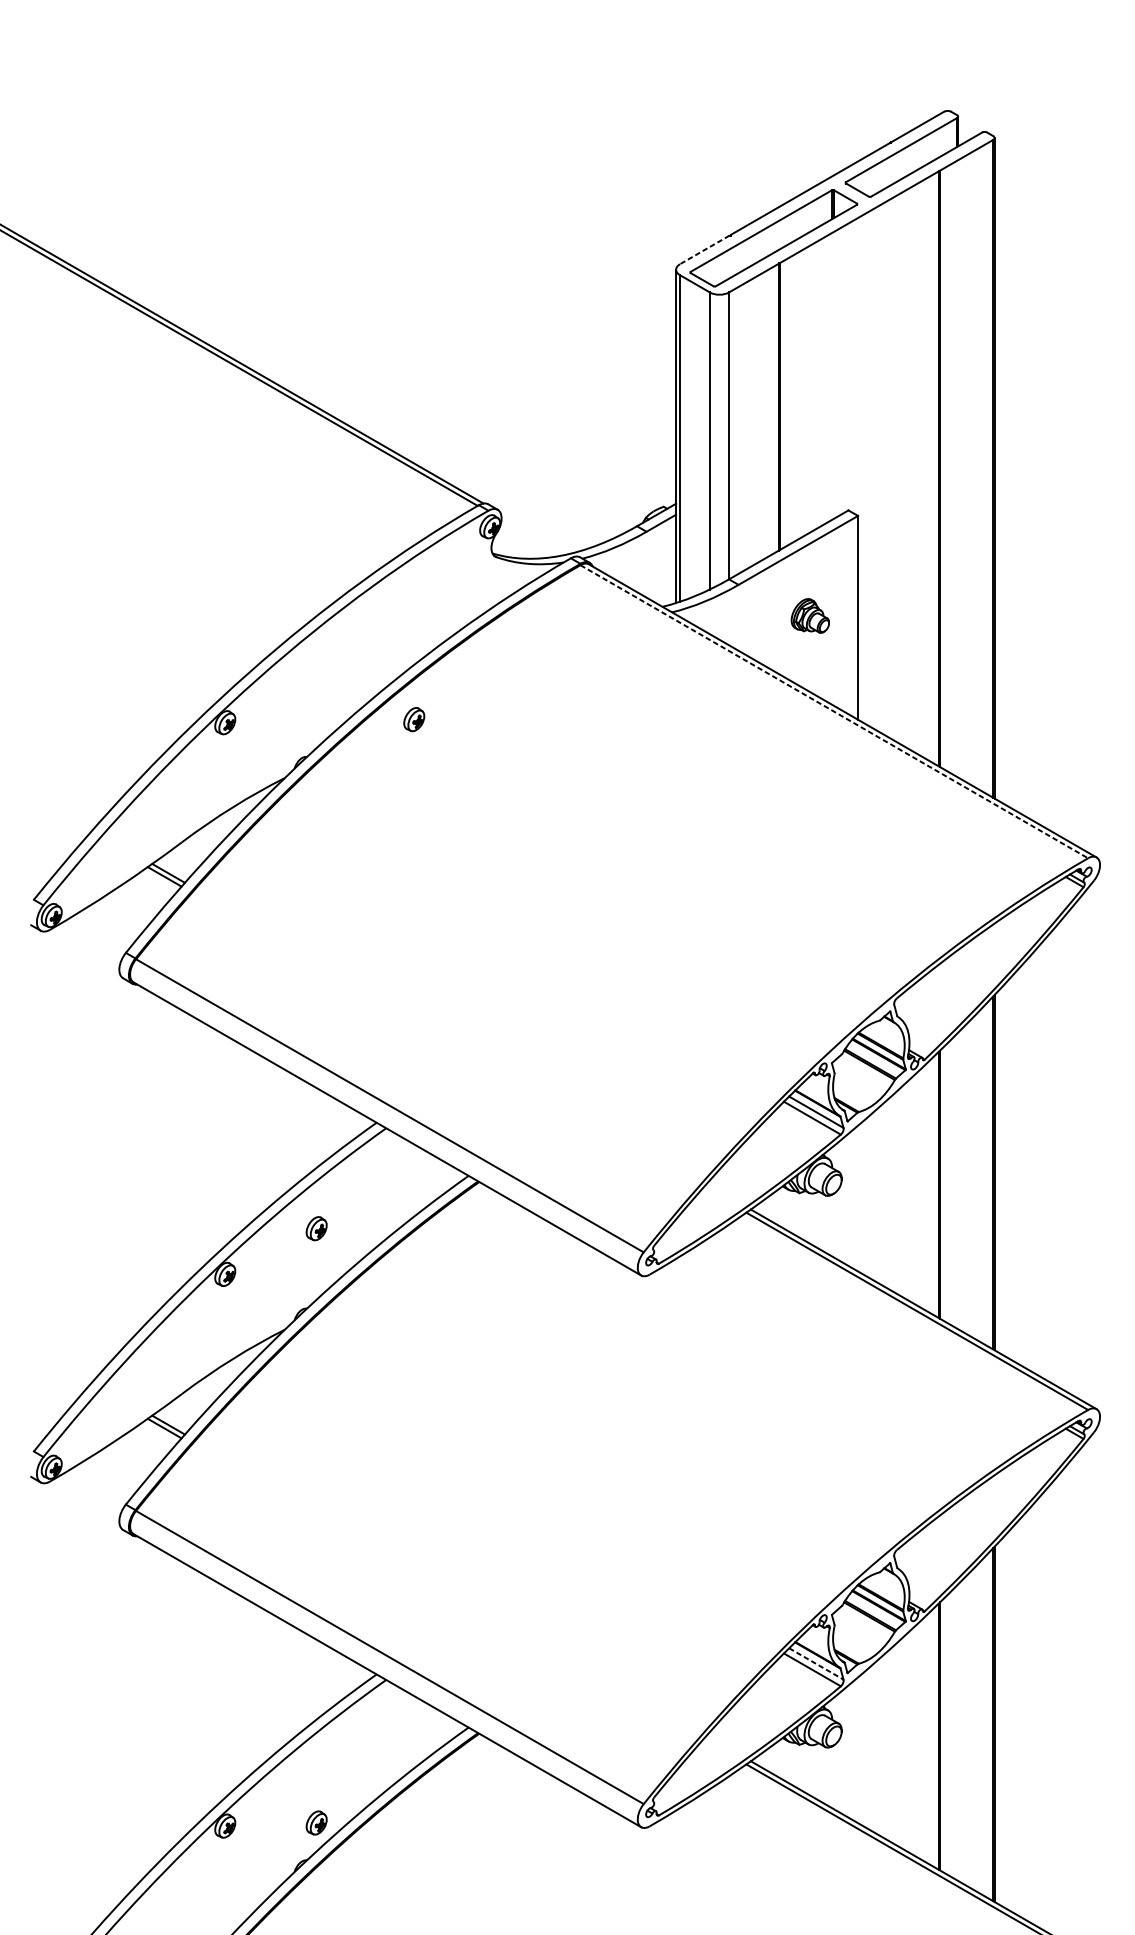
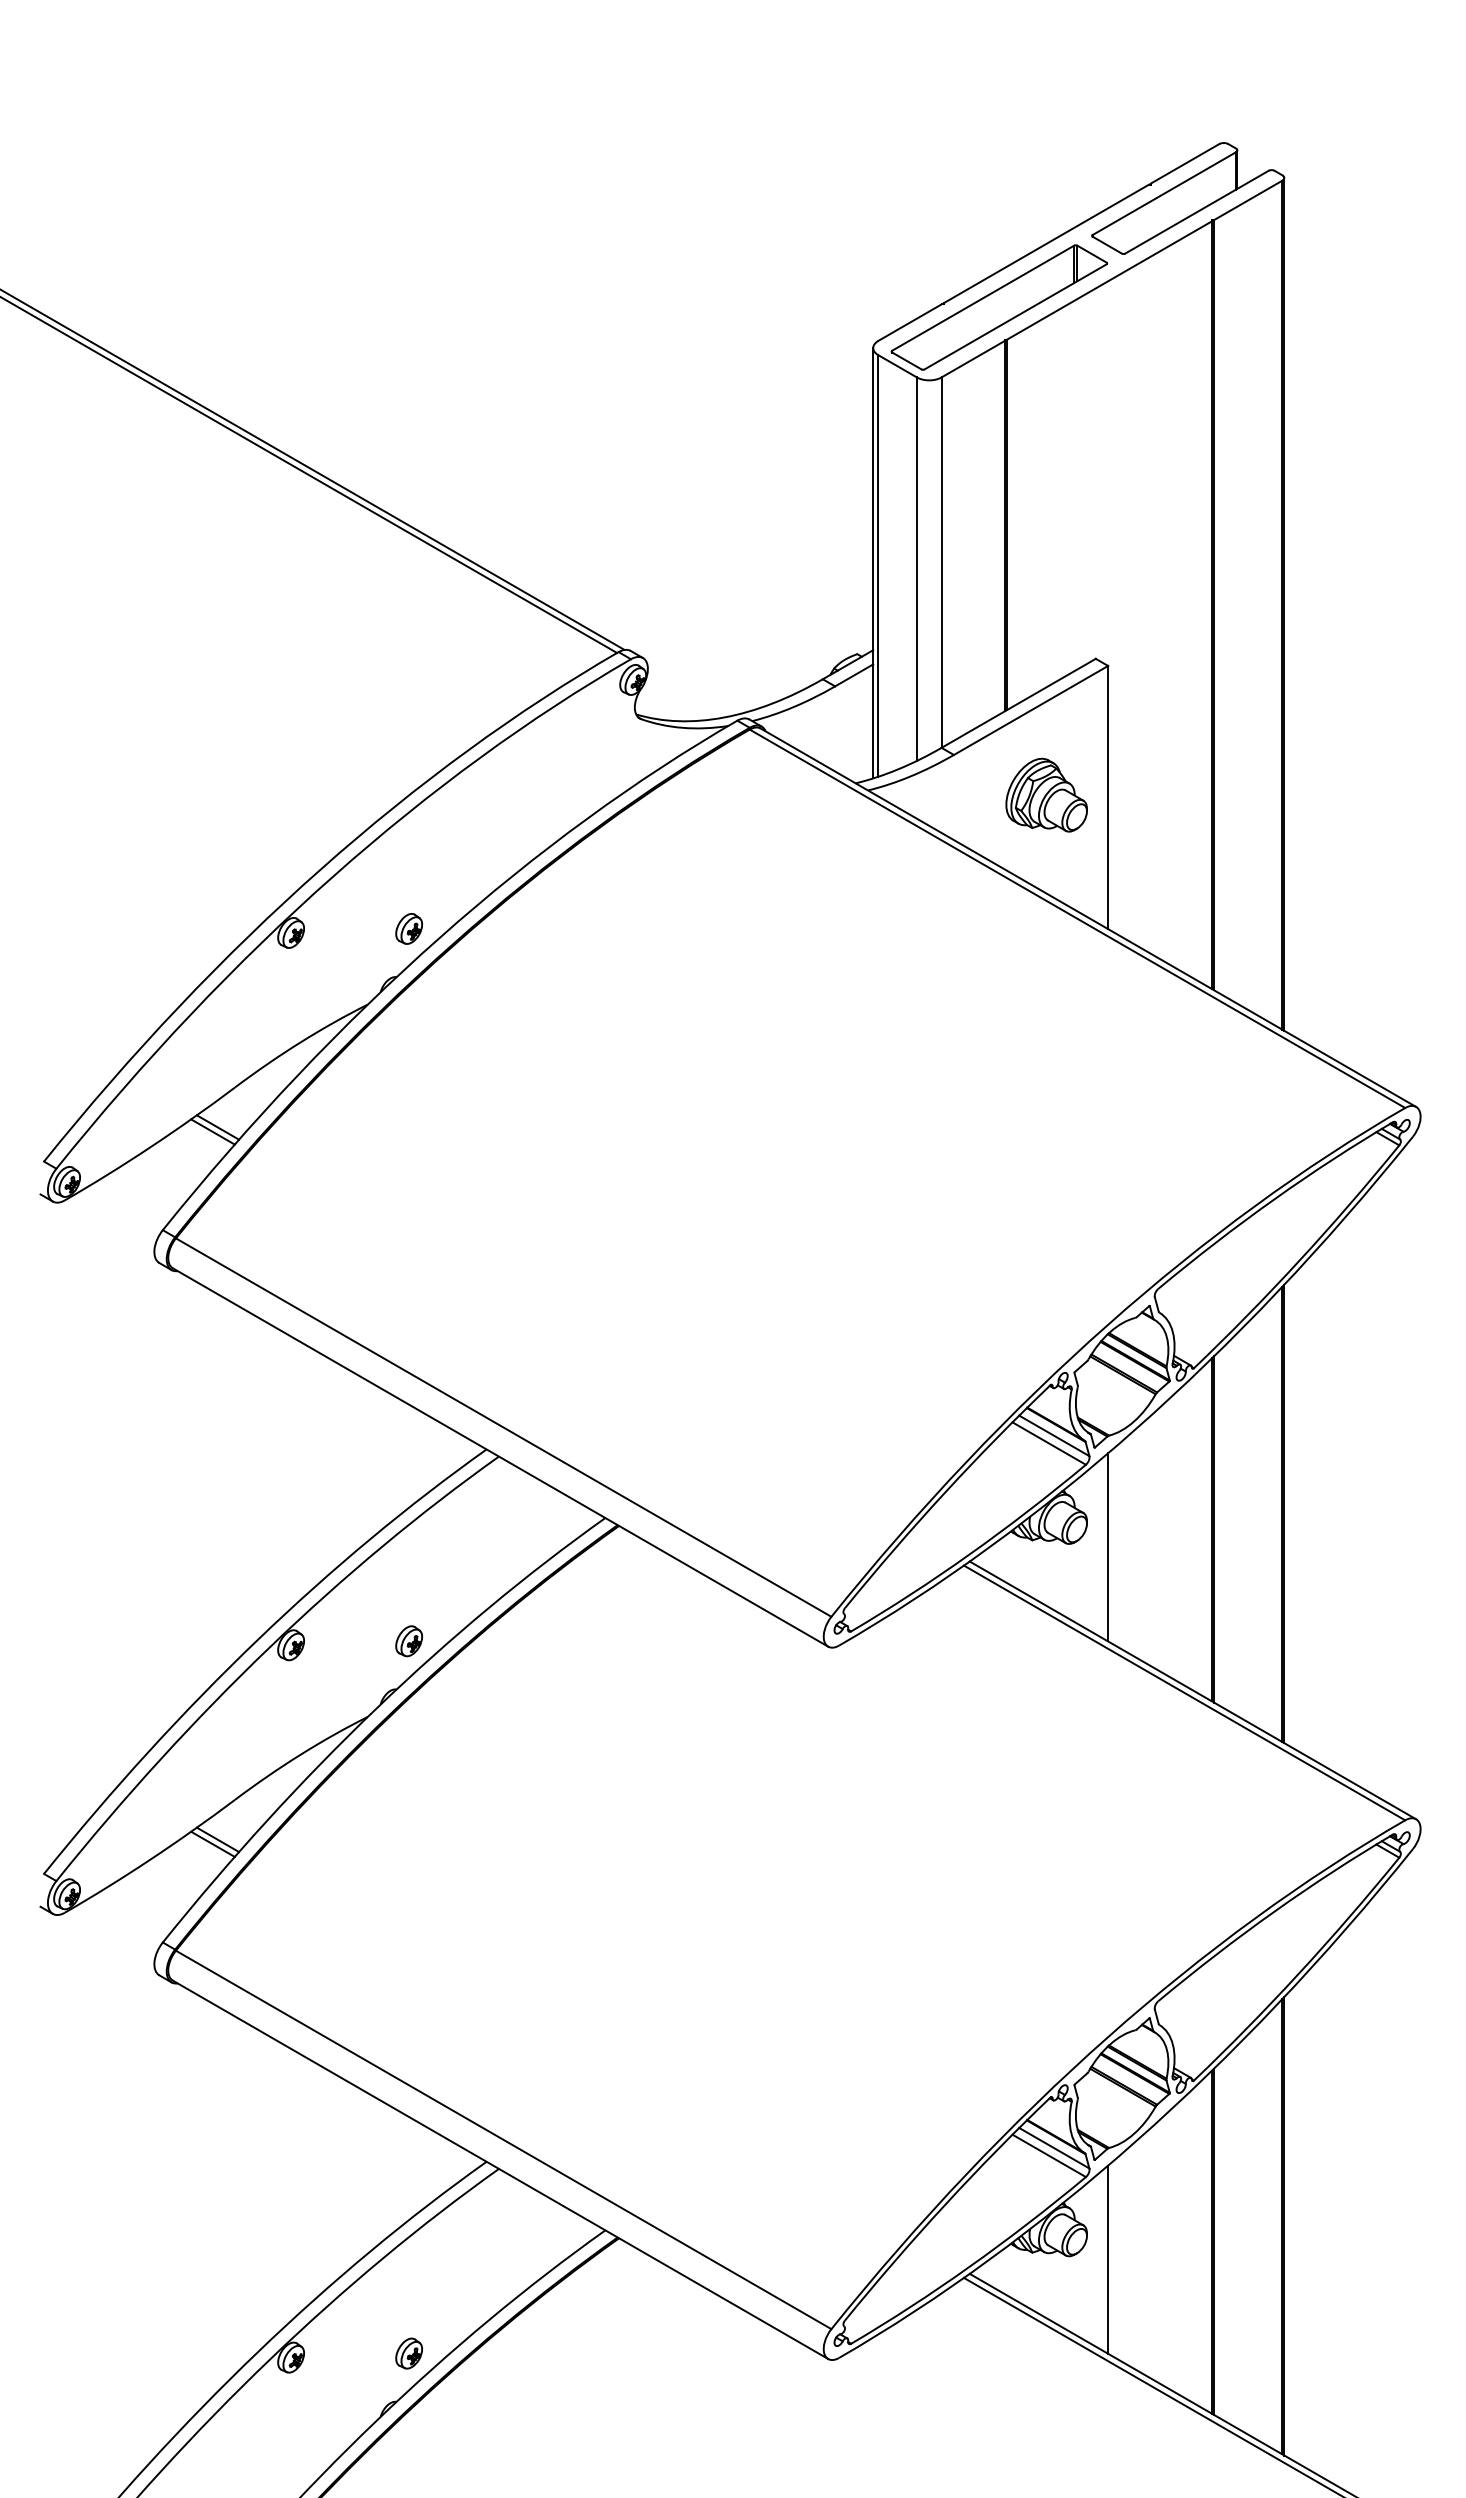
line: (704, 249) -> (910, 322), dashed -> solid
part: (810, 615) -> (1046, 794), size x1.67
line: (834, 712) -> (1077, 919), dashed -> solid
part: (413, 719) -> (408, 928), moved
line: (858, 1198) -> (1108, 1547), added
part: (316, 1228) -> (408, 1641), moved
line: (816, 1664) -> (1054, 2148), dashed -> solid
line: (858, 1750) -> (1108, 2259), added

